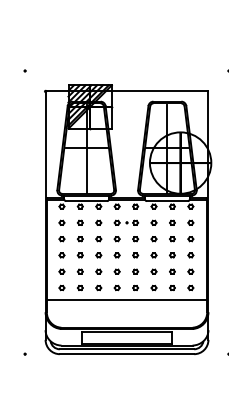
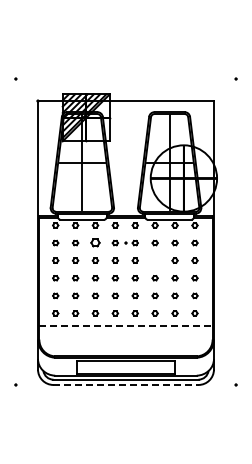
part: (98, 223) -> (95, 243), size x1.6
part: (153, 238) -> (154, 260), removed
line: (127, 300) -> (126, 326), solid -> dashed
line: (127, 353) -> (126, 384), solid -> dashed

